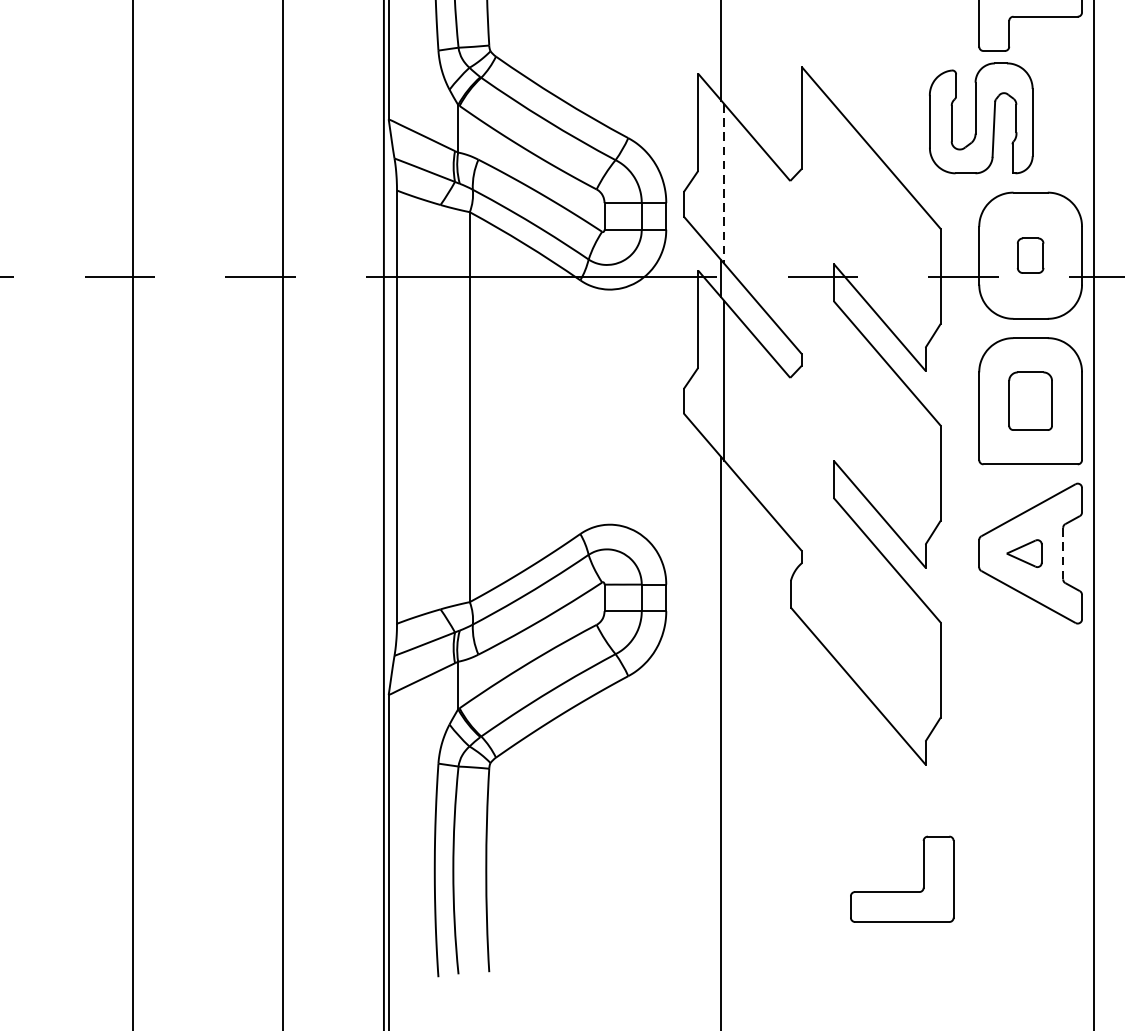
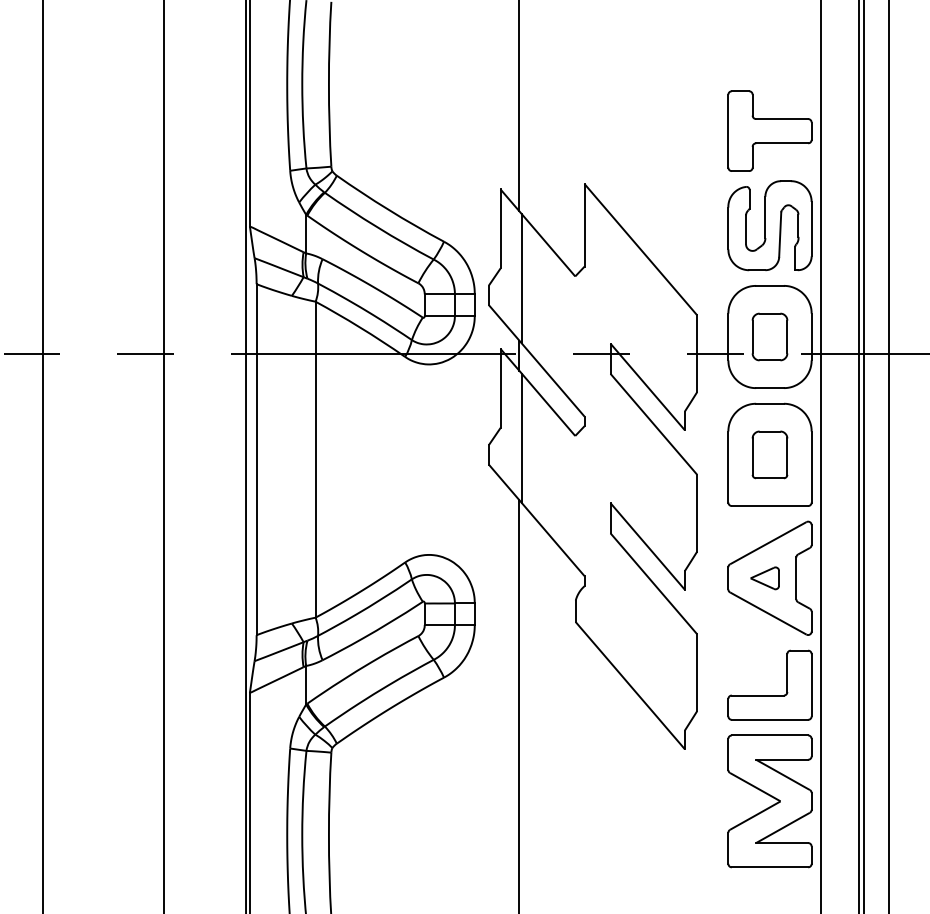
part: (980, 118) -> (769, 225), moved
line: (723, 183) -> (521, 278), dashed -> solid
part: (1030, 255) -> (769, 336), size x1.67
line: (1063, 553) -> (796, 578), dashed -> solid
part: (1030, 829) -> (769, 801), added
part: (901, 891) -> (769, 695), moved

